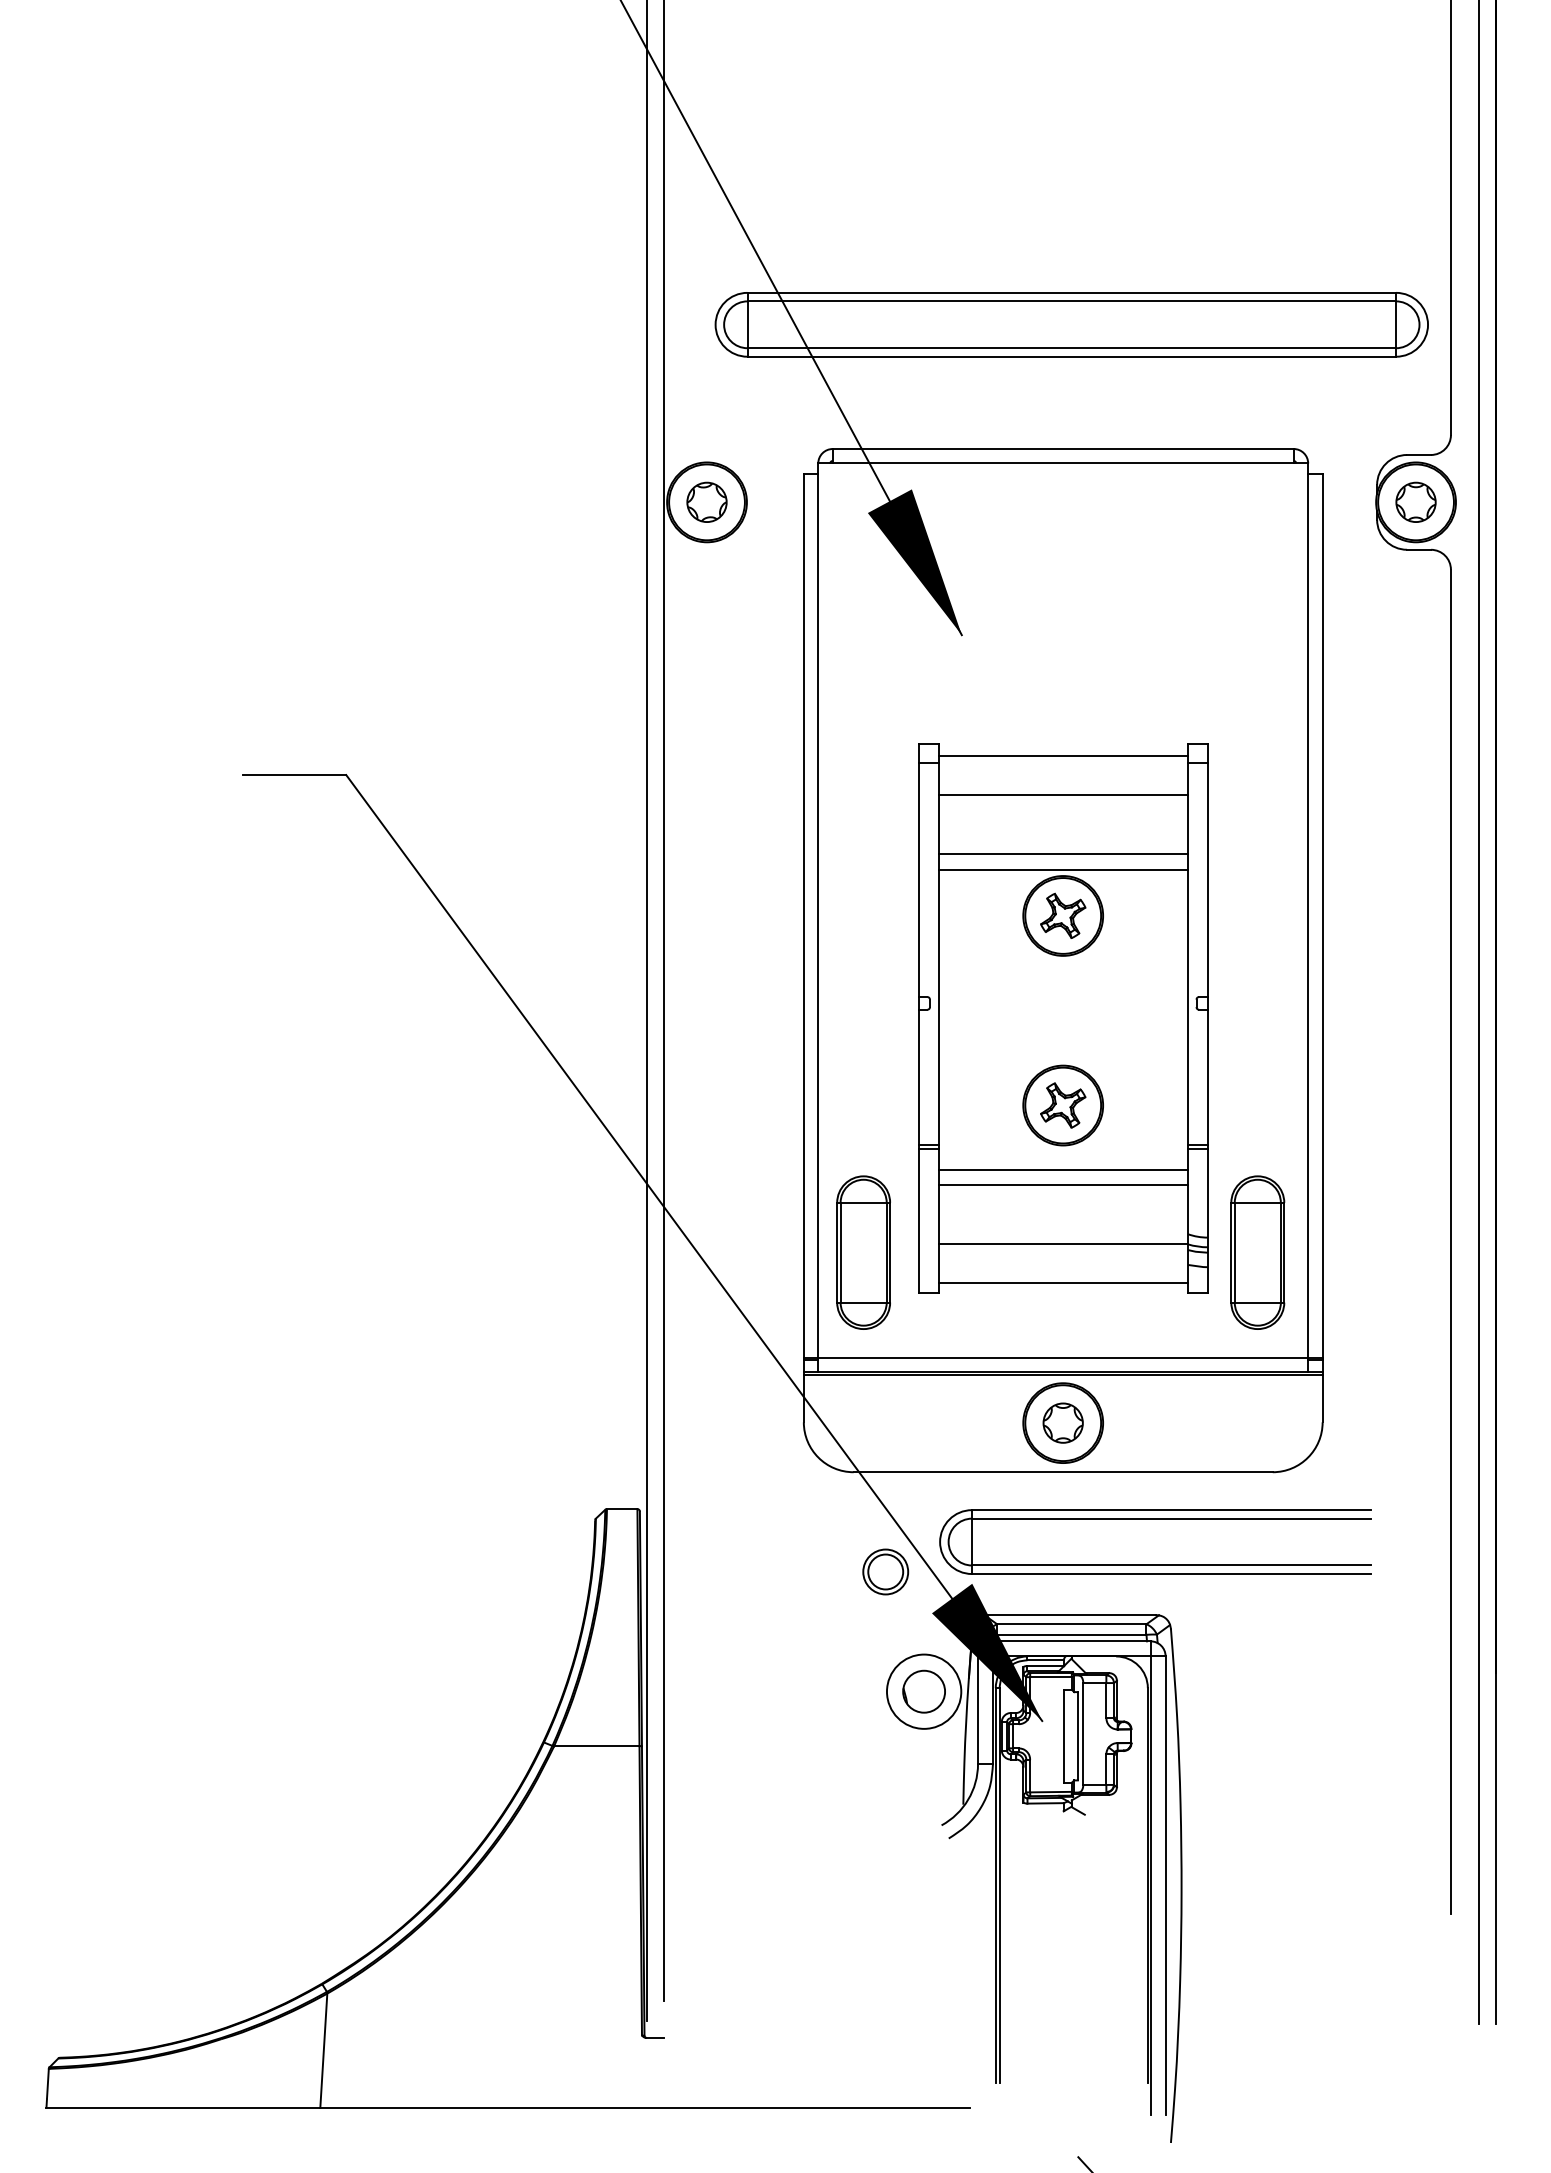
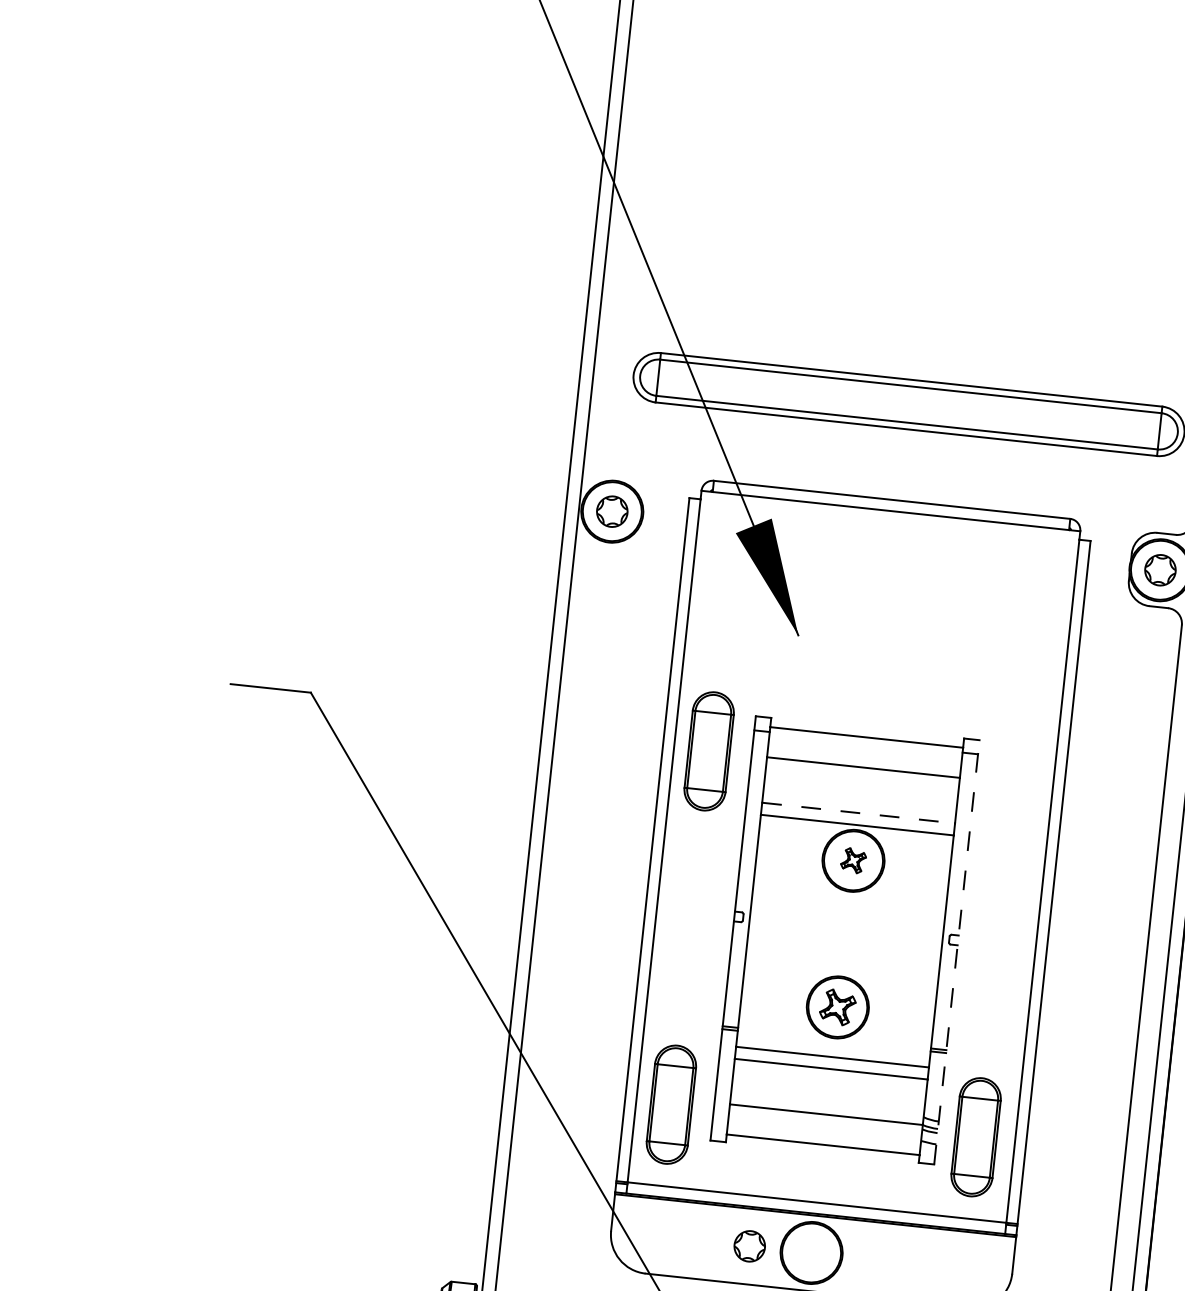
part: (863, 795) -> (709, 751), added
line: (1063, 854) -> (858, 813), solid -> dashed
part: (1063, 915) -> (853, 860), size x0.7
line: (1207, 1018) -> (956, 952), solid -> dashed
part: (1062, 1422) -> (749, 1245), moved

